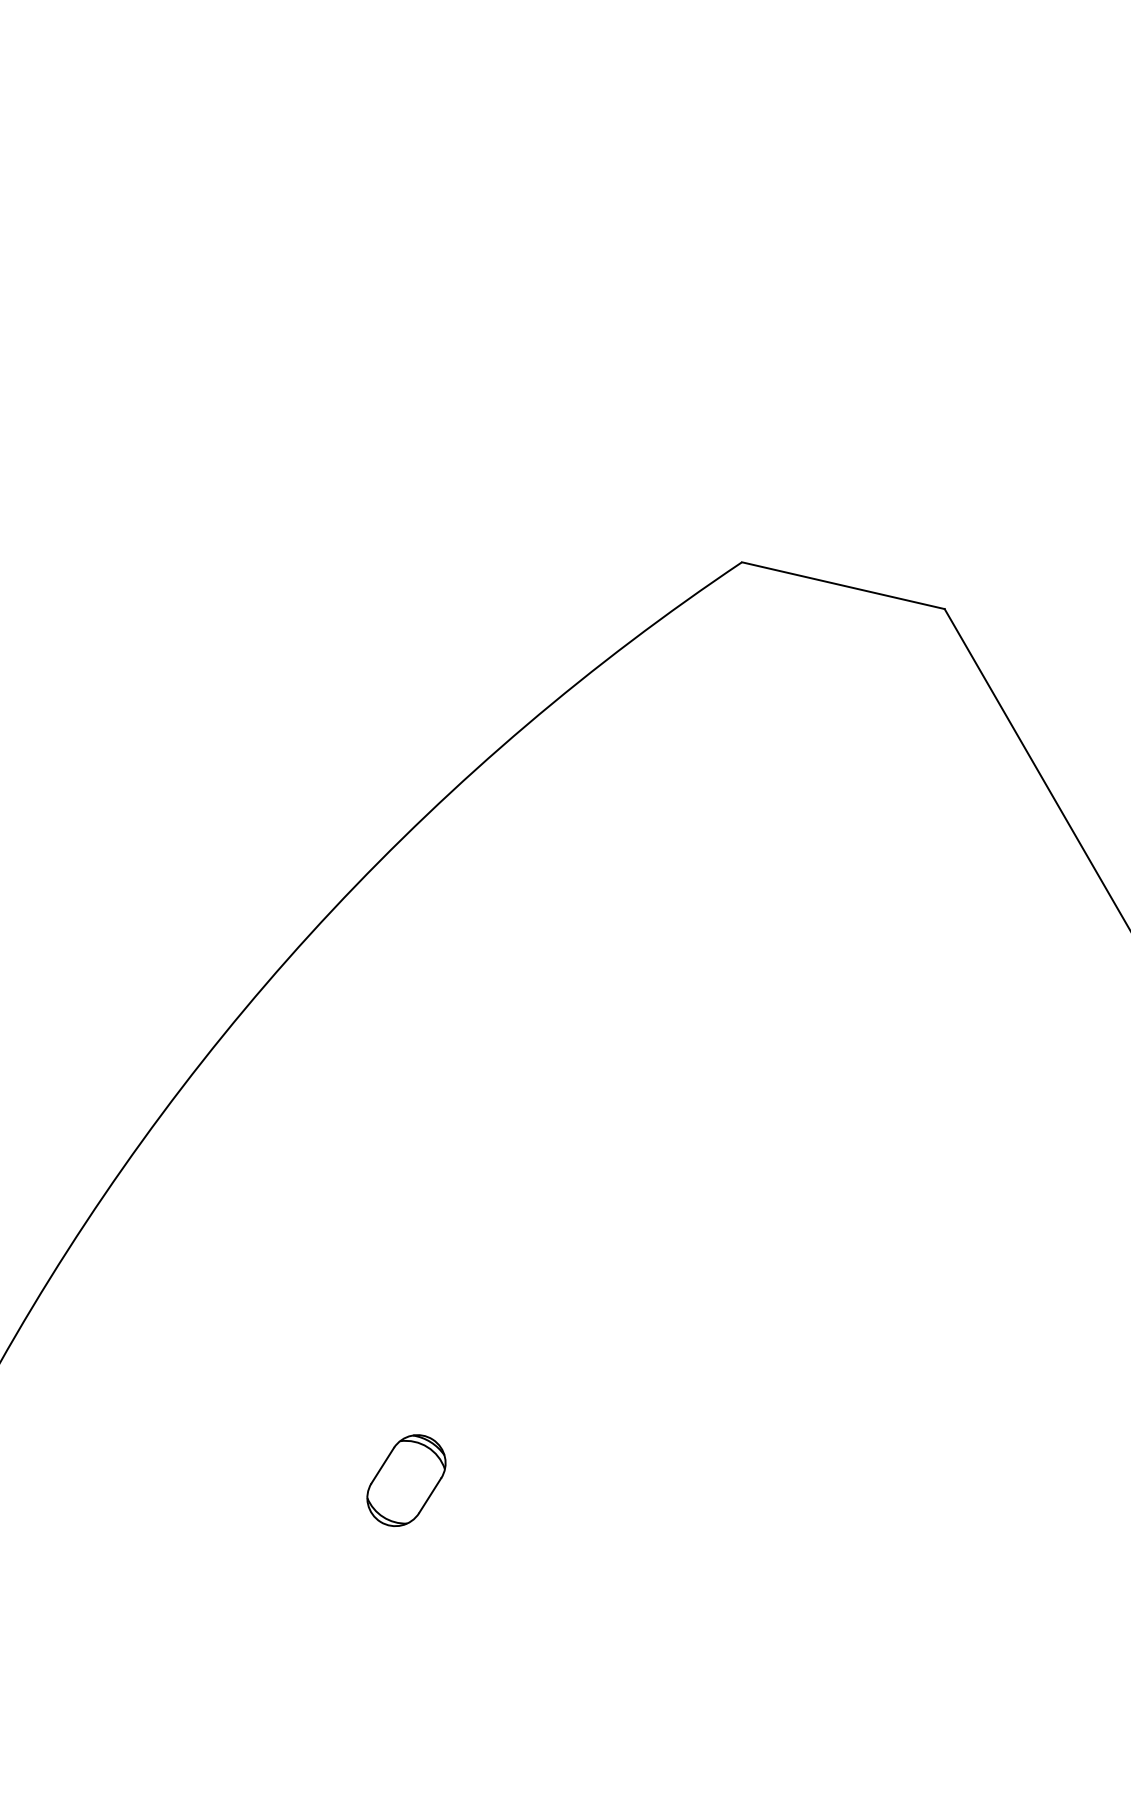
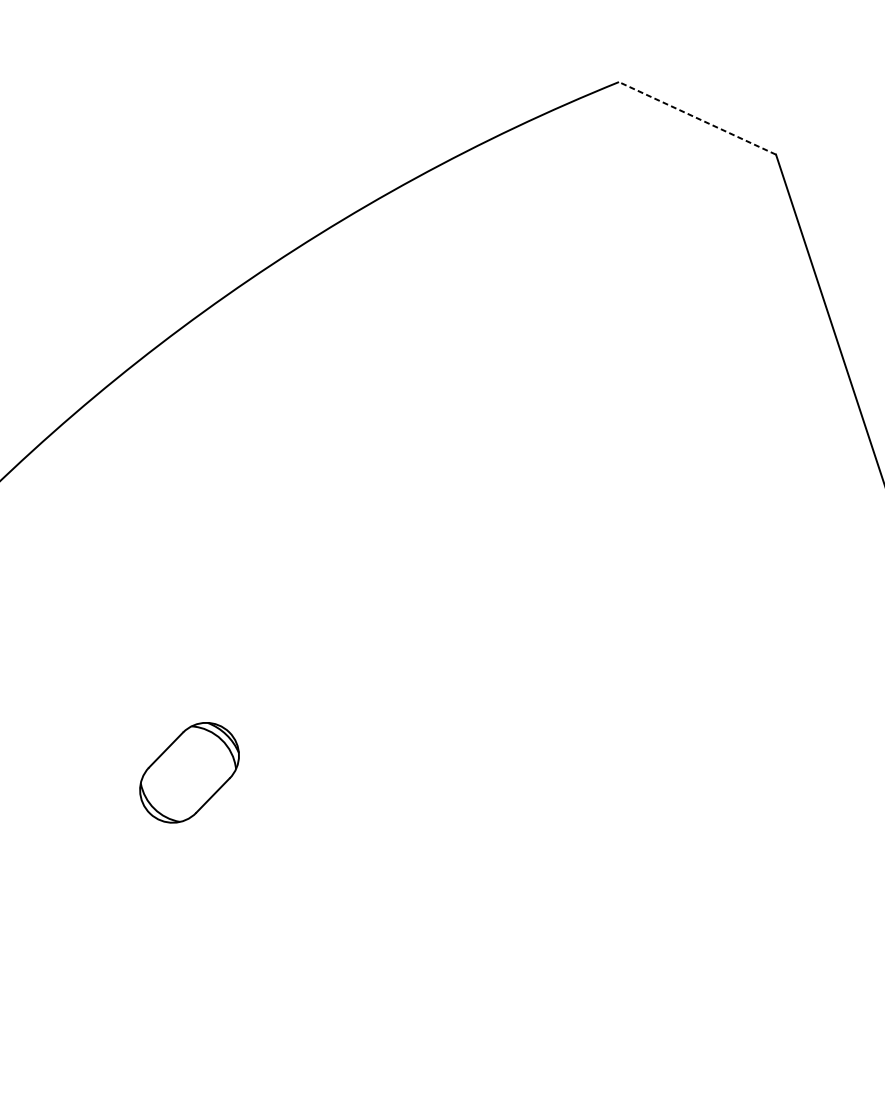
line: (843, 585) -> (697, 118), solid -> dashed
part: (406, 1480) -> (189, 772), size x1.4

